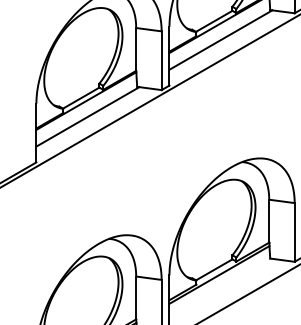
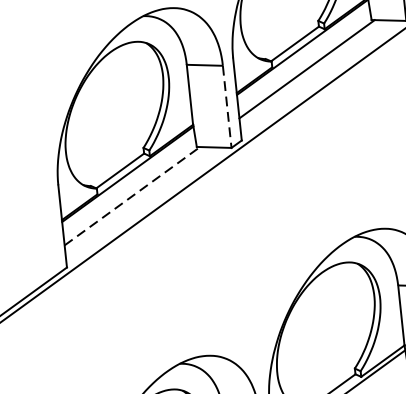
line: (161, 61) -> (227, 107), solid -> dashed
line: (88, 116) -> (133, 195), solid -> dashed

